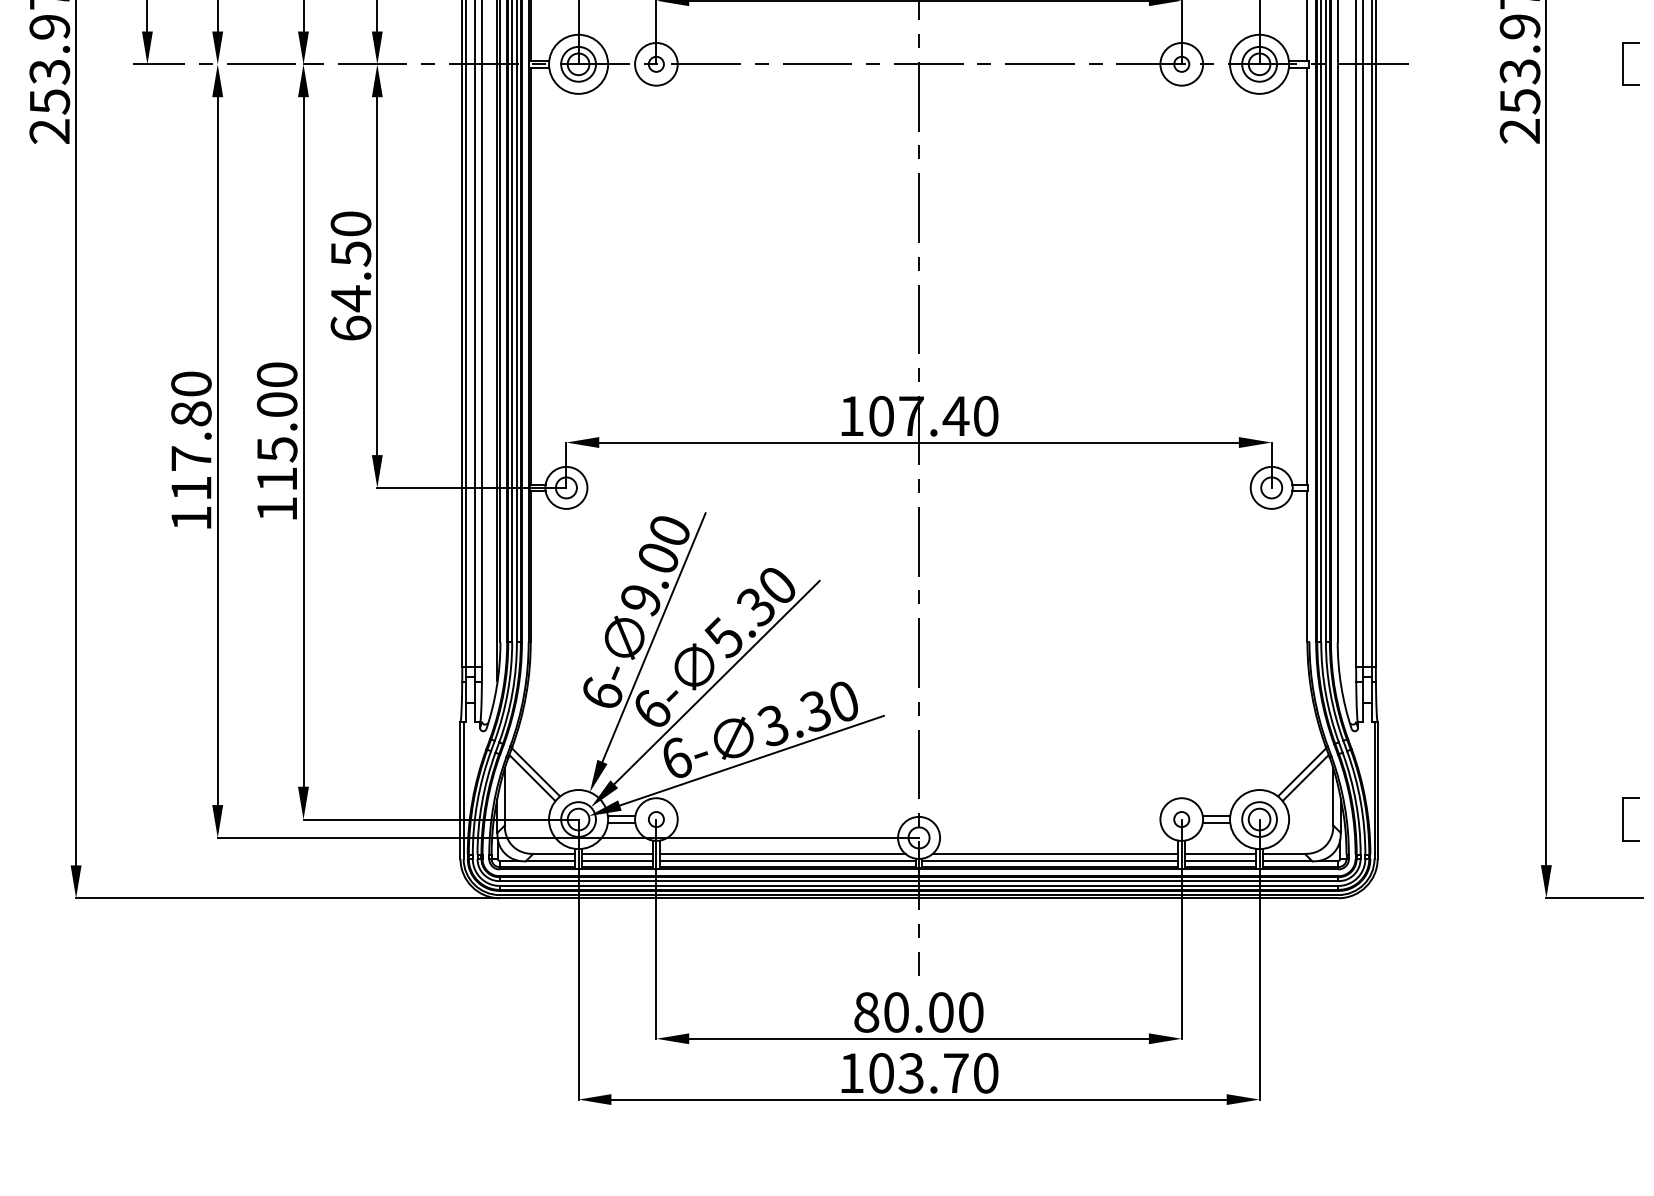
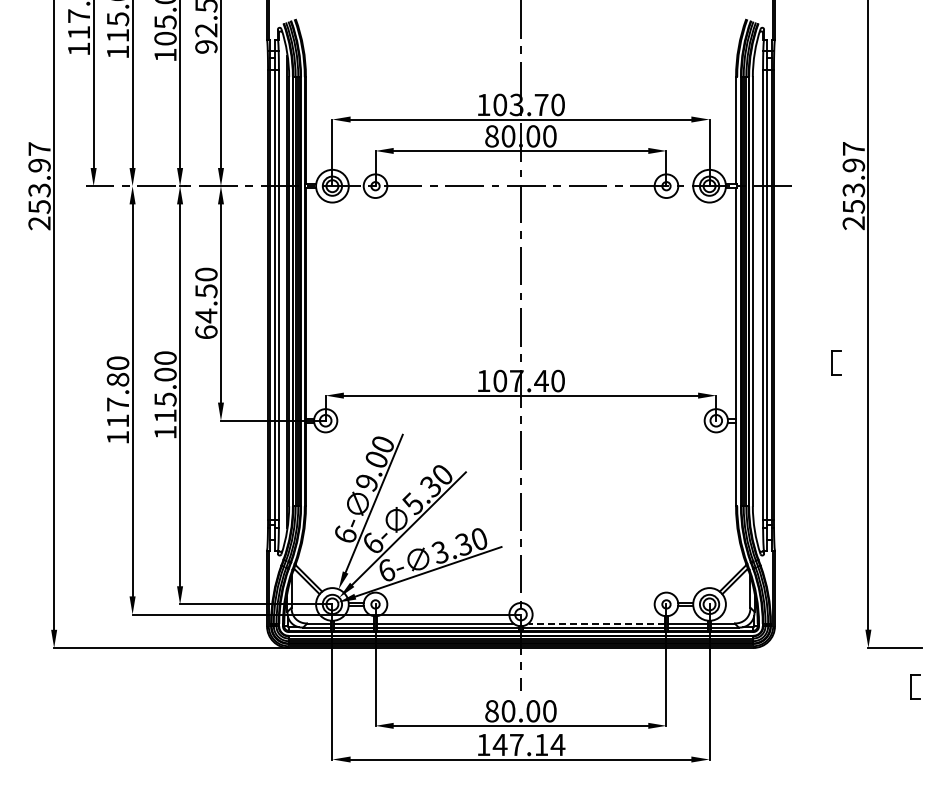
part: (1631, 63) -> (836, 362), moved
part: (1631, 817) -> (915, 686), moved
line: (1055, 853) -> (596, 623), solid -> dashed
text: (932, 1072) -> (528, 744), 103.70 -> 147.14

